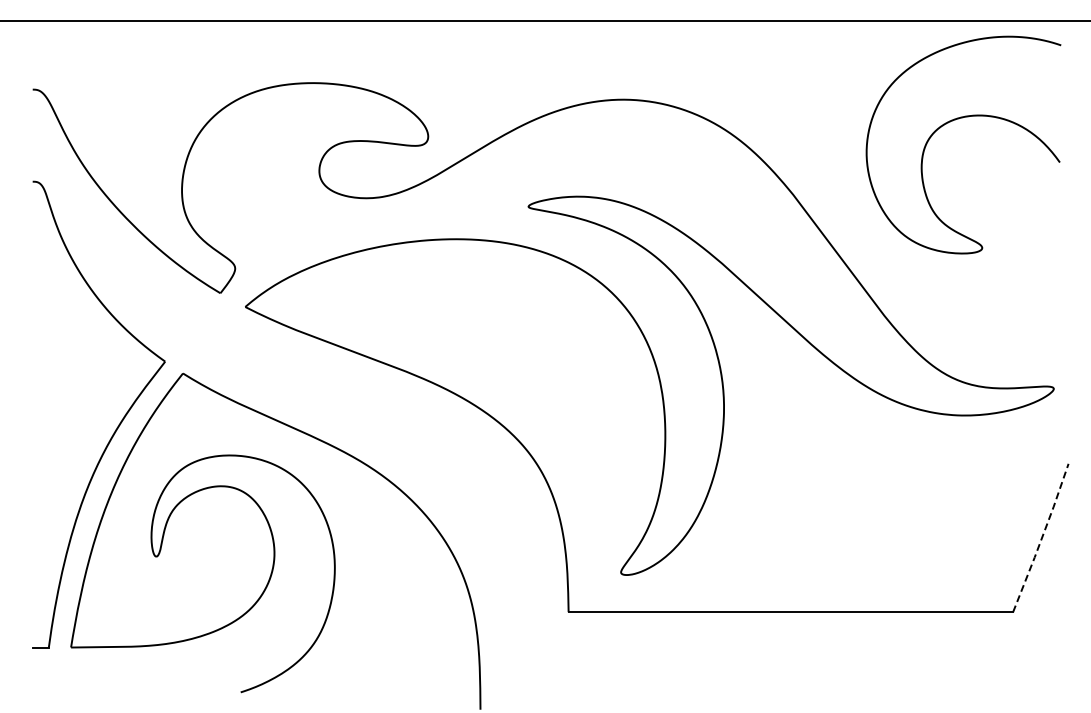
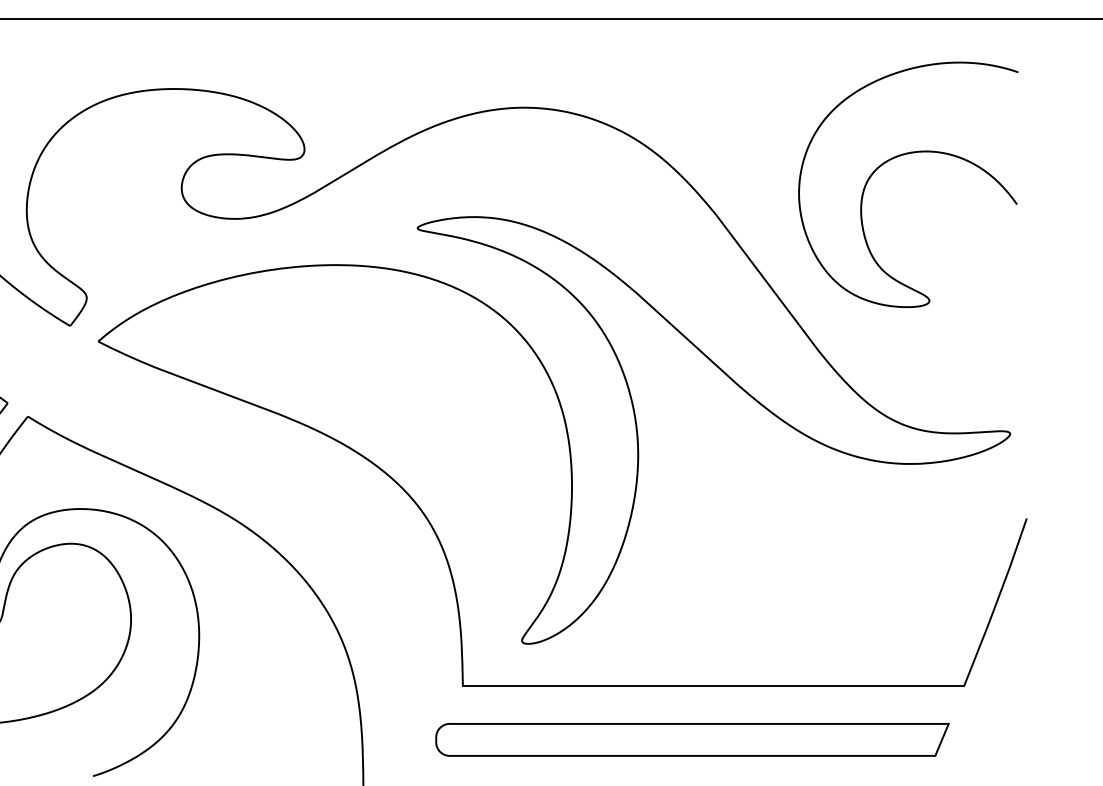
curve: (955, 120) -> (899, 157), moved
line: (1042, 537) -> (997, 601), dashed -> solid
part: (772, 660) -> (692, 740), added

